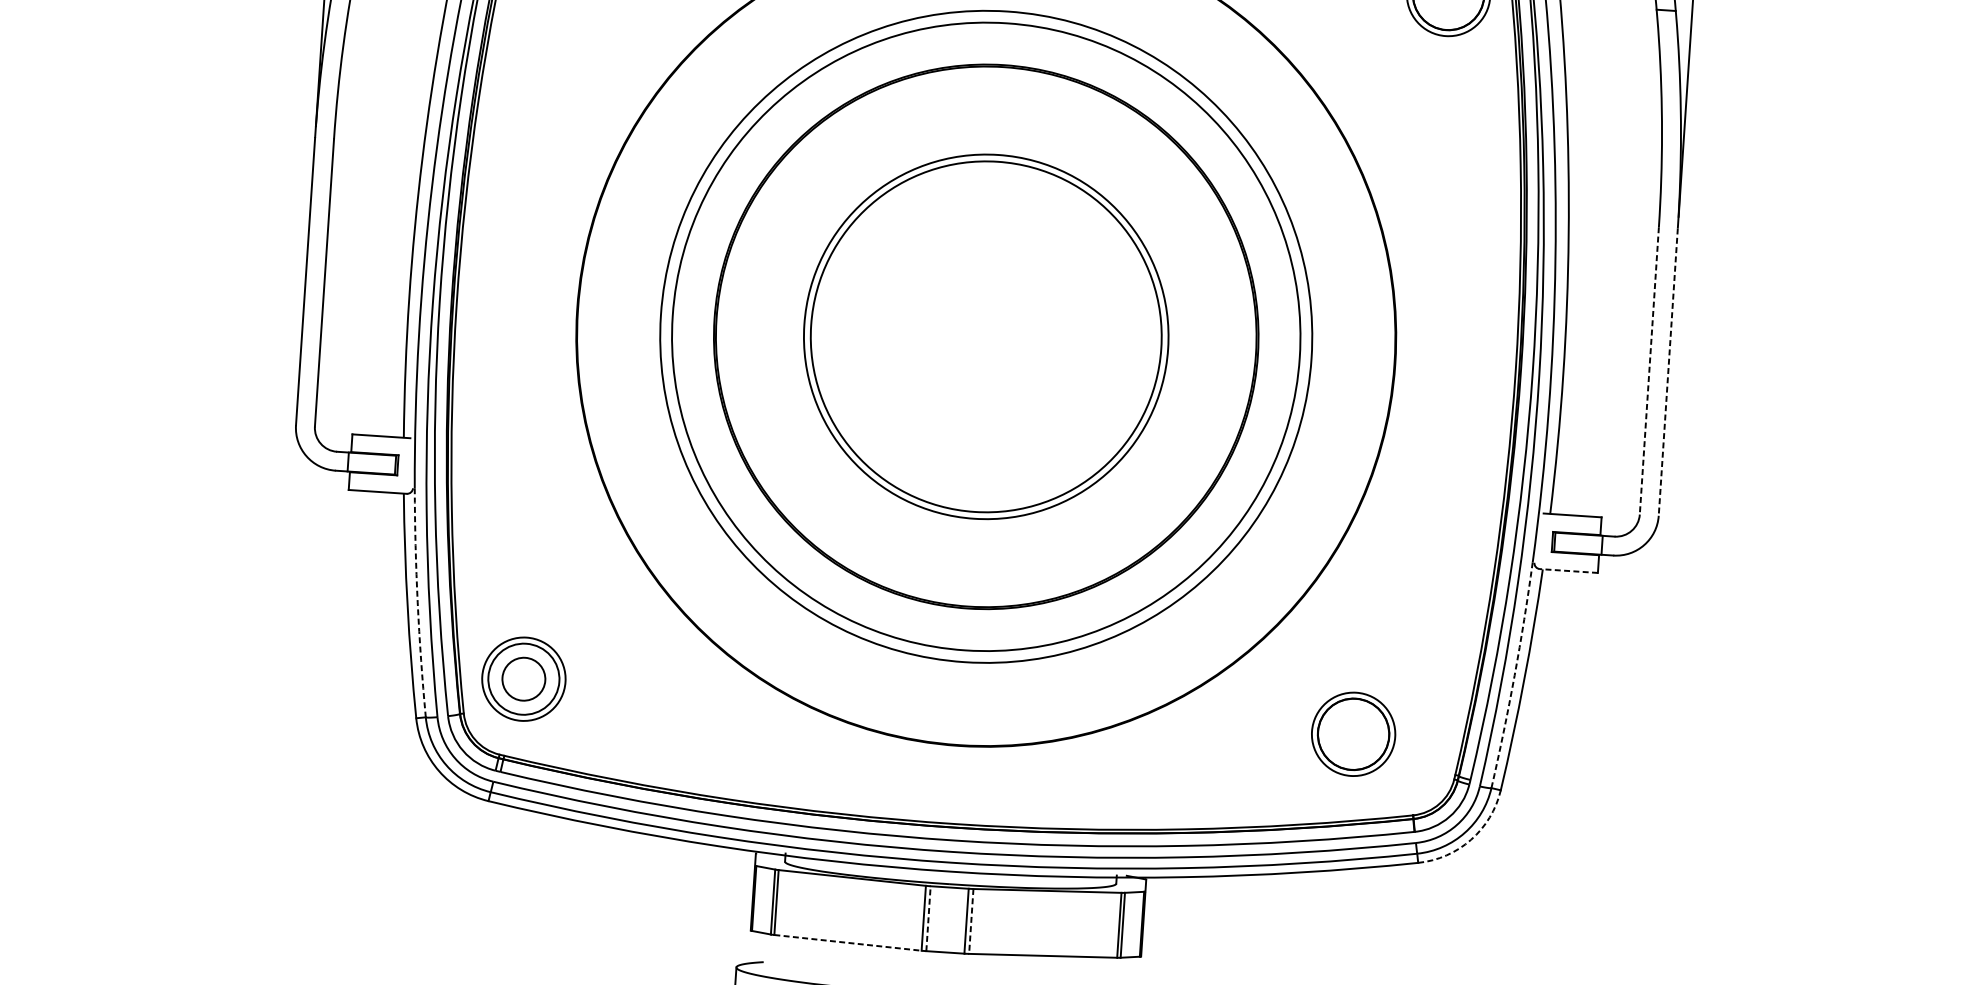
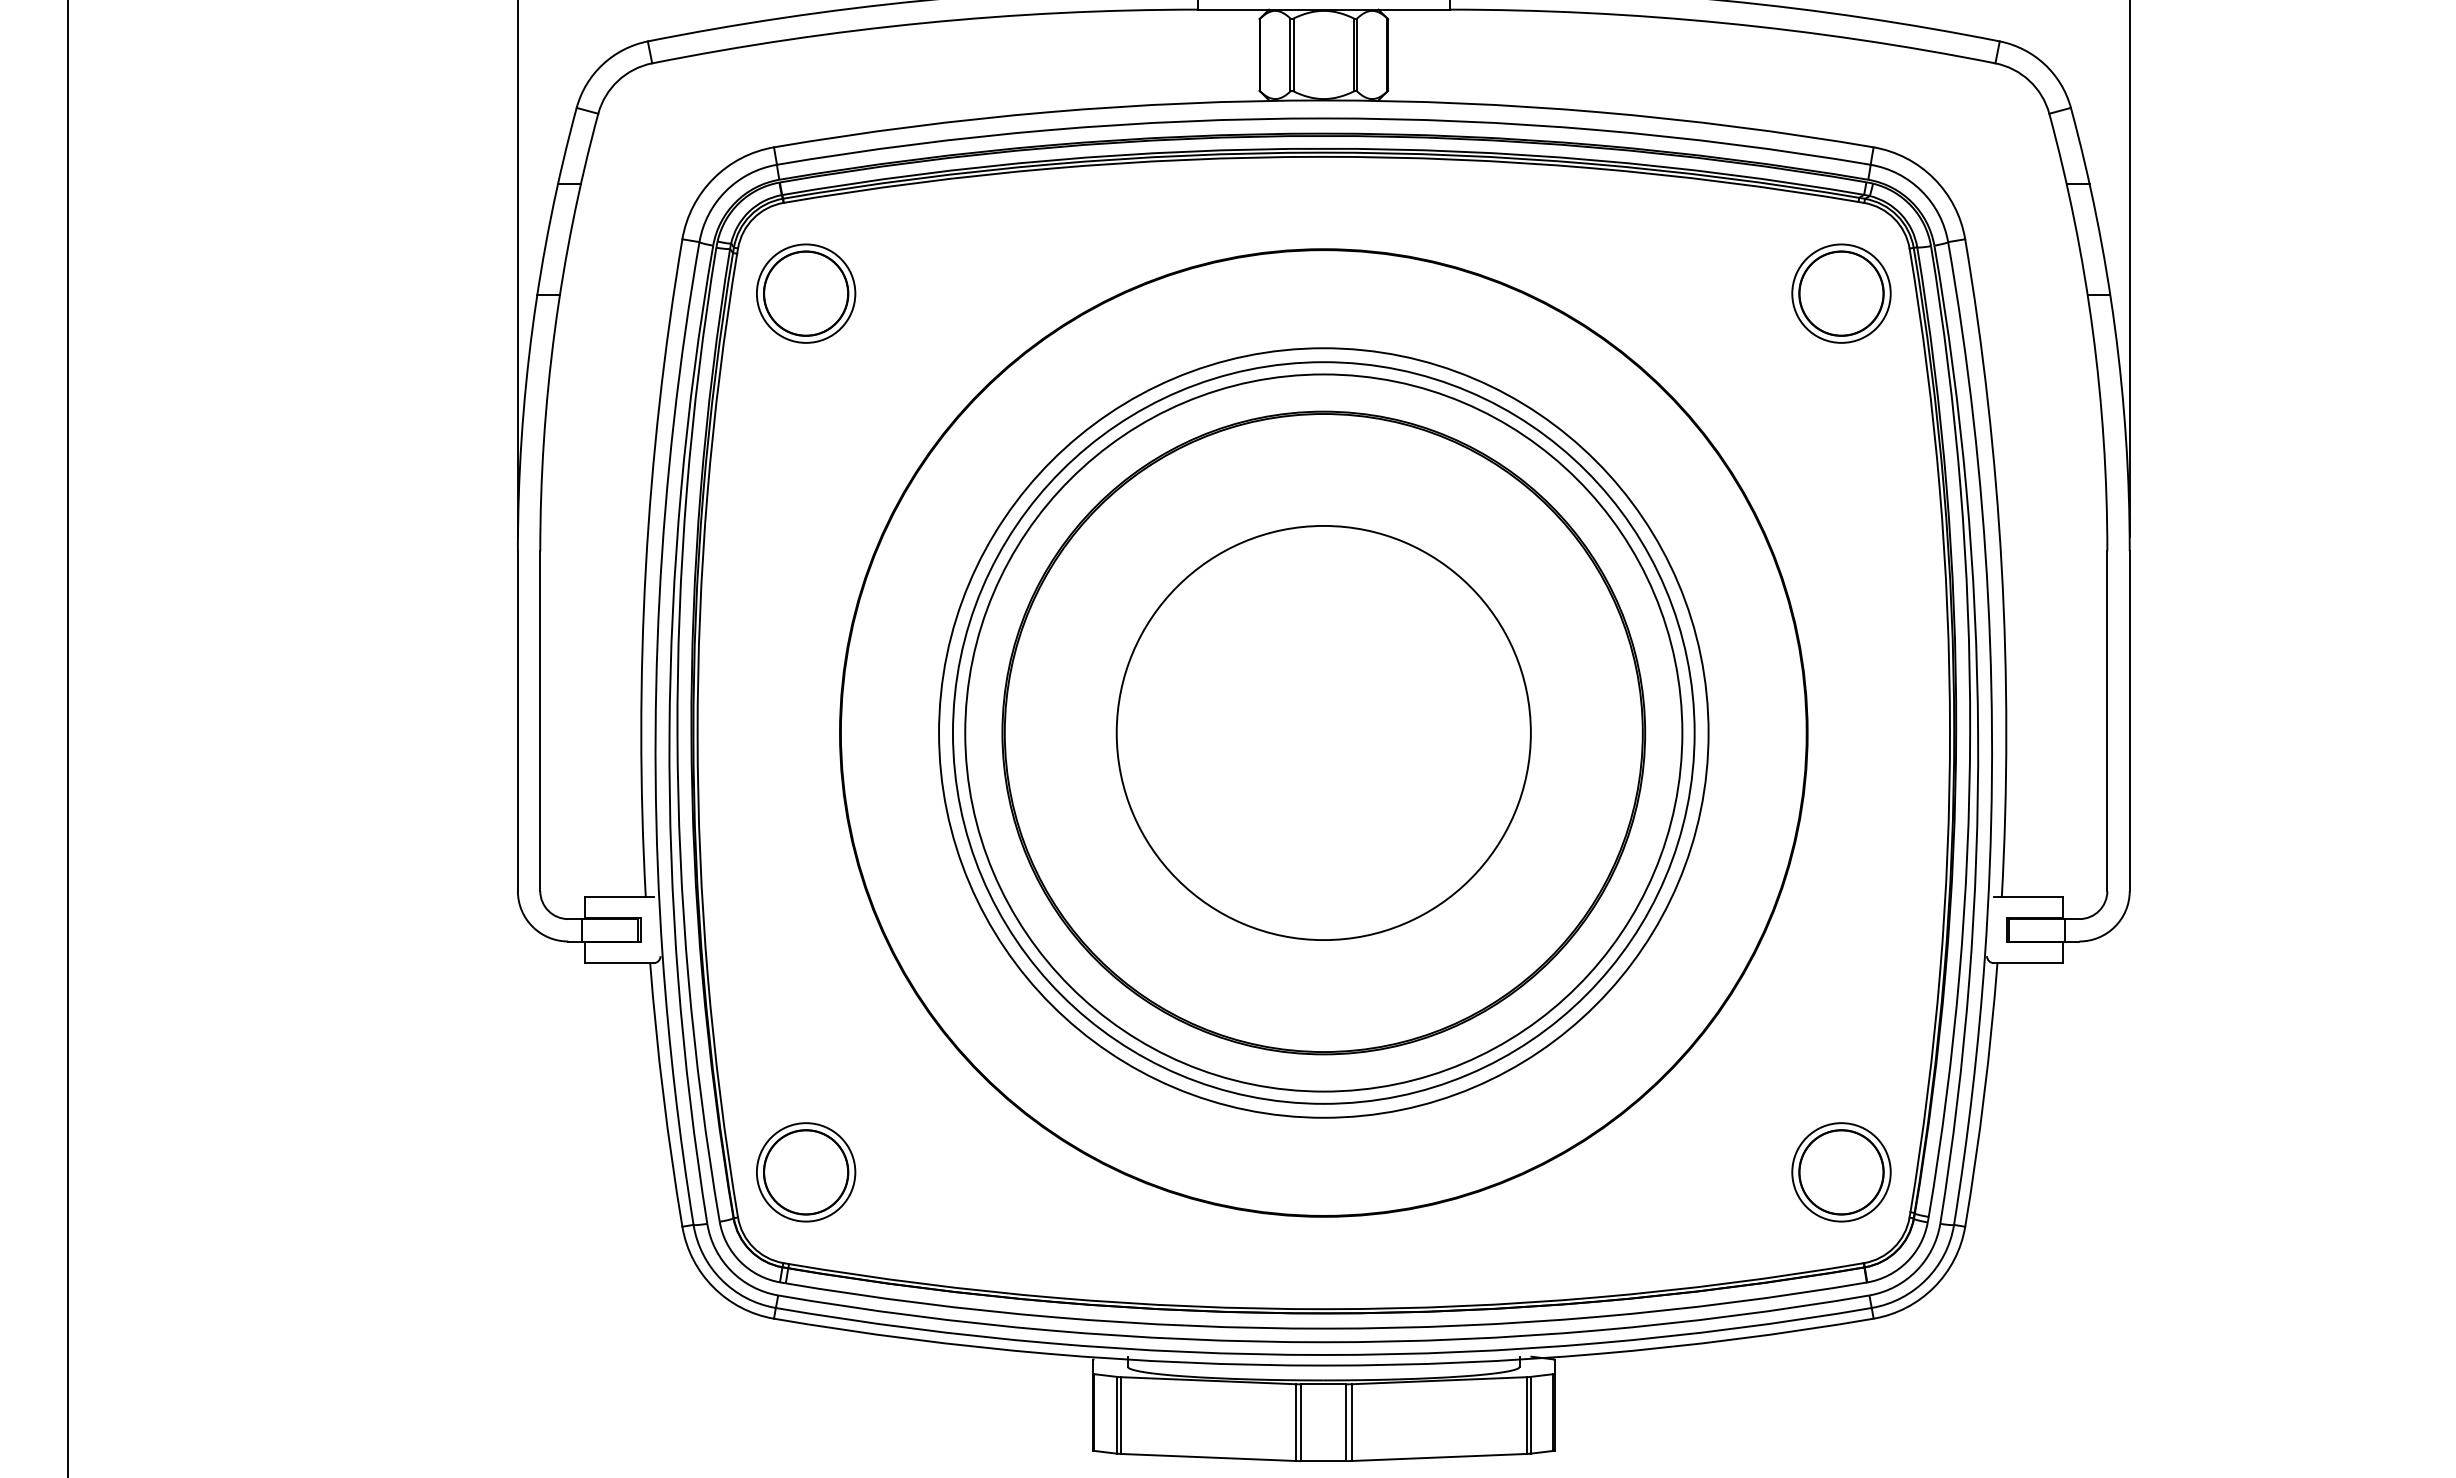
circle: (986, 336) -> (1323, 732), size x1.67
line: (1649, 371) -> (2107, 721), dashed -> solid
line: (1668, 372) -> (2129, 721), dashed -> solid
line: (1568, 571) -> (2027, 963), dashed -> solid
arc: (418, 602) -> (675, 1090), dashed -> solid
arc: (1514, 675) -> (1972, 1090), dashed -> solid
circle: (523, 679) -> (805, 1172), size x1.67
part: (1353, 734) -> (1841, 1172), moved
arc: (1471, 839) -> (1934, 1287), dashed -> solid
line: (928, 918) -> (1301, 1422), dashed -> solid
line: (970, 922) -> (1351, 1423), dashed -> solid
line: (848, 942) -> (1208, 1457), dashed -> solid

